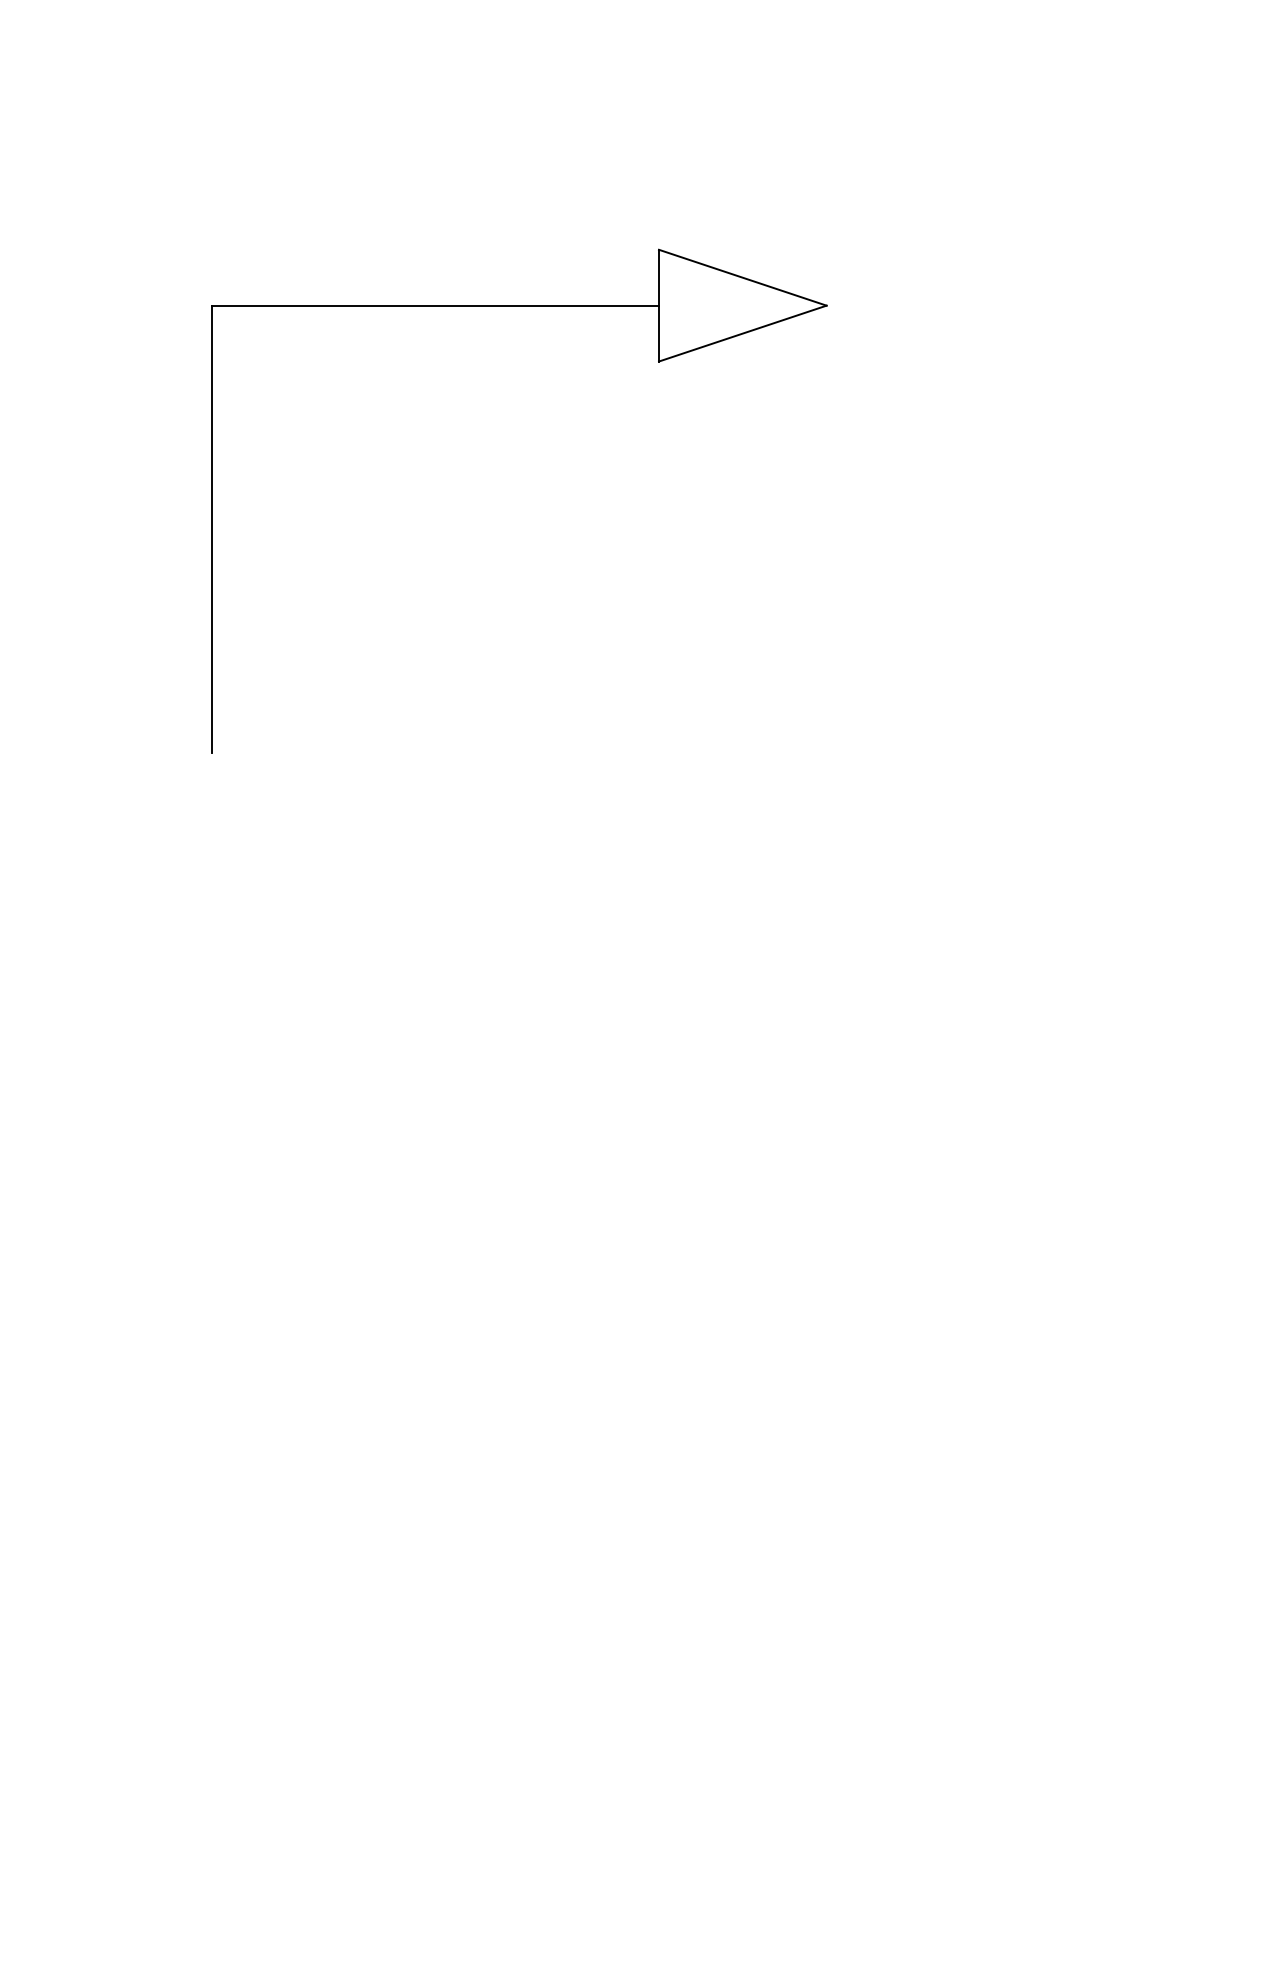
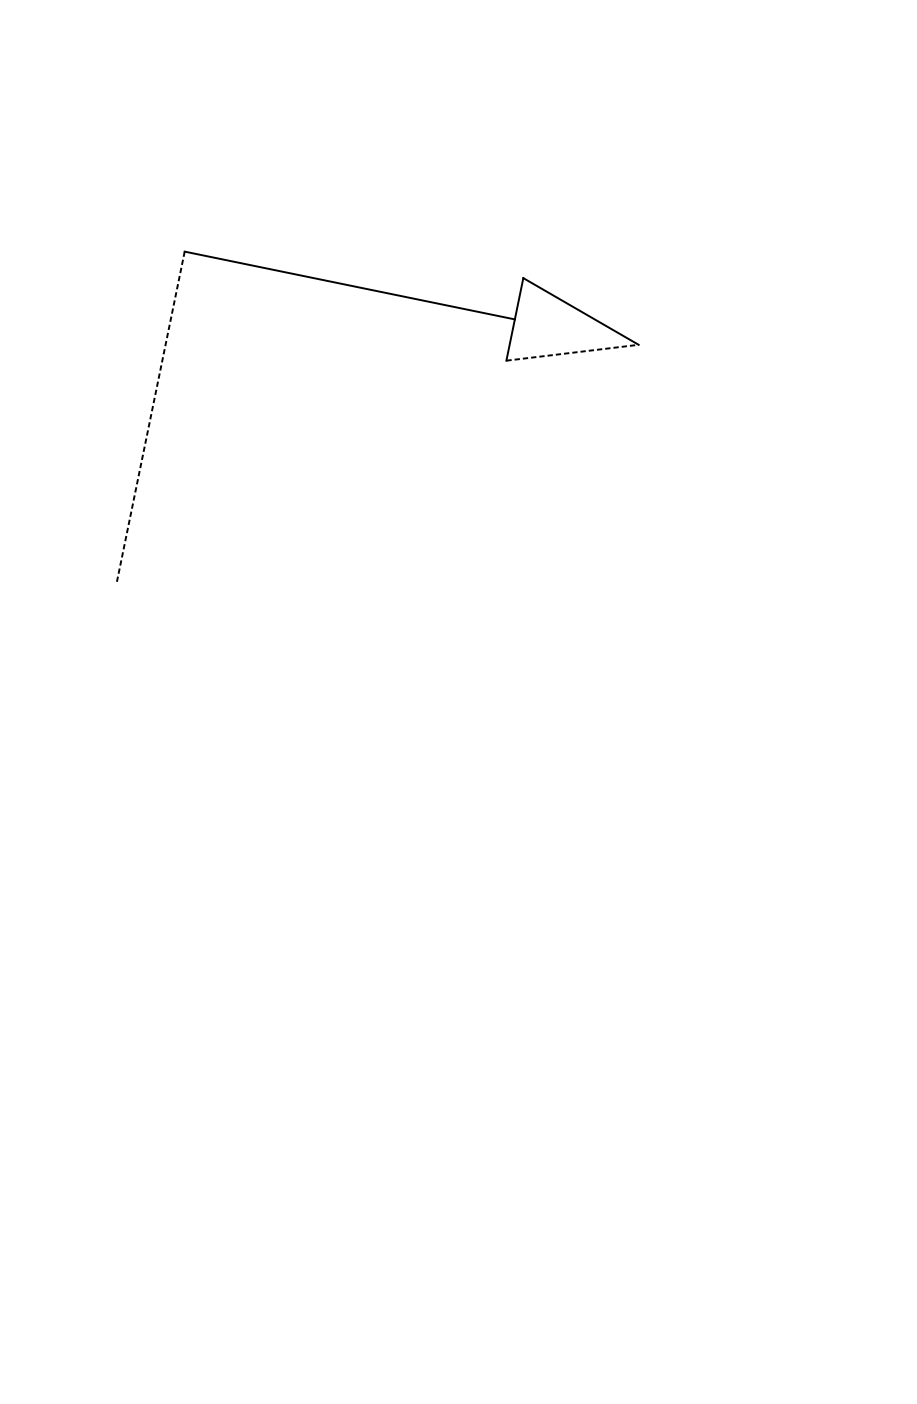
line: (743, 333) -> (573, 352), solid -> dashed
line: (212, 529) -> (151, 417), solid -> dashed

